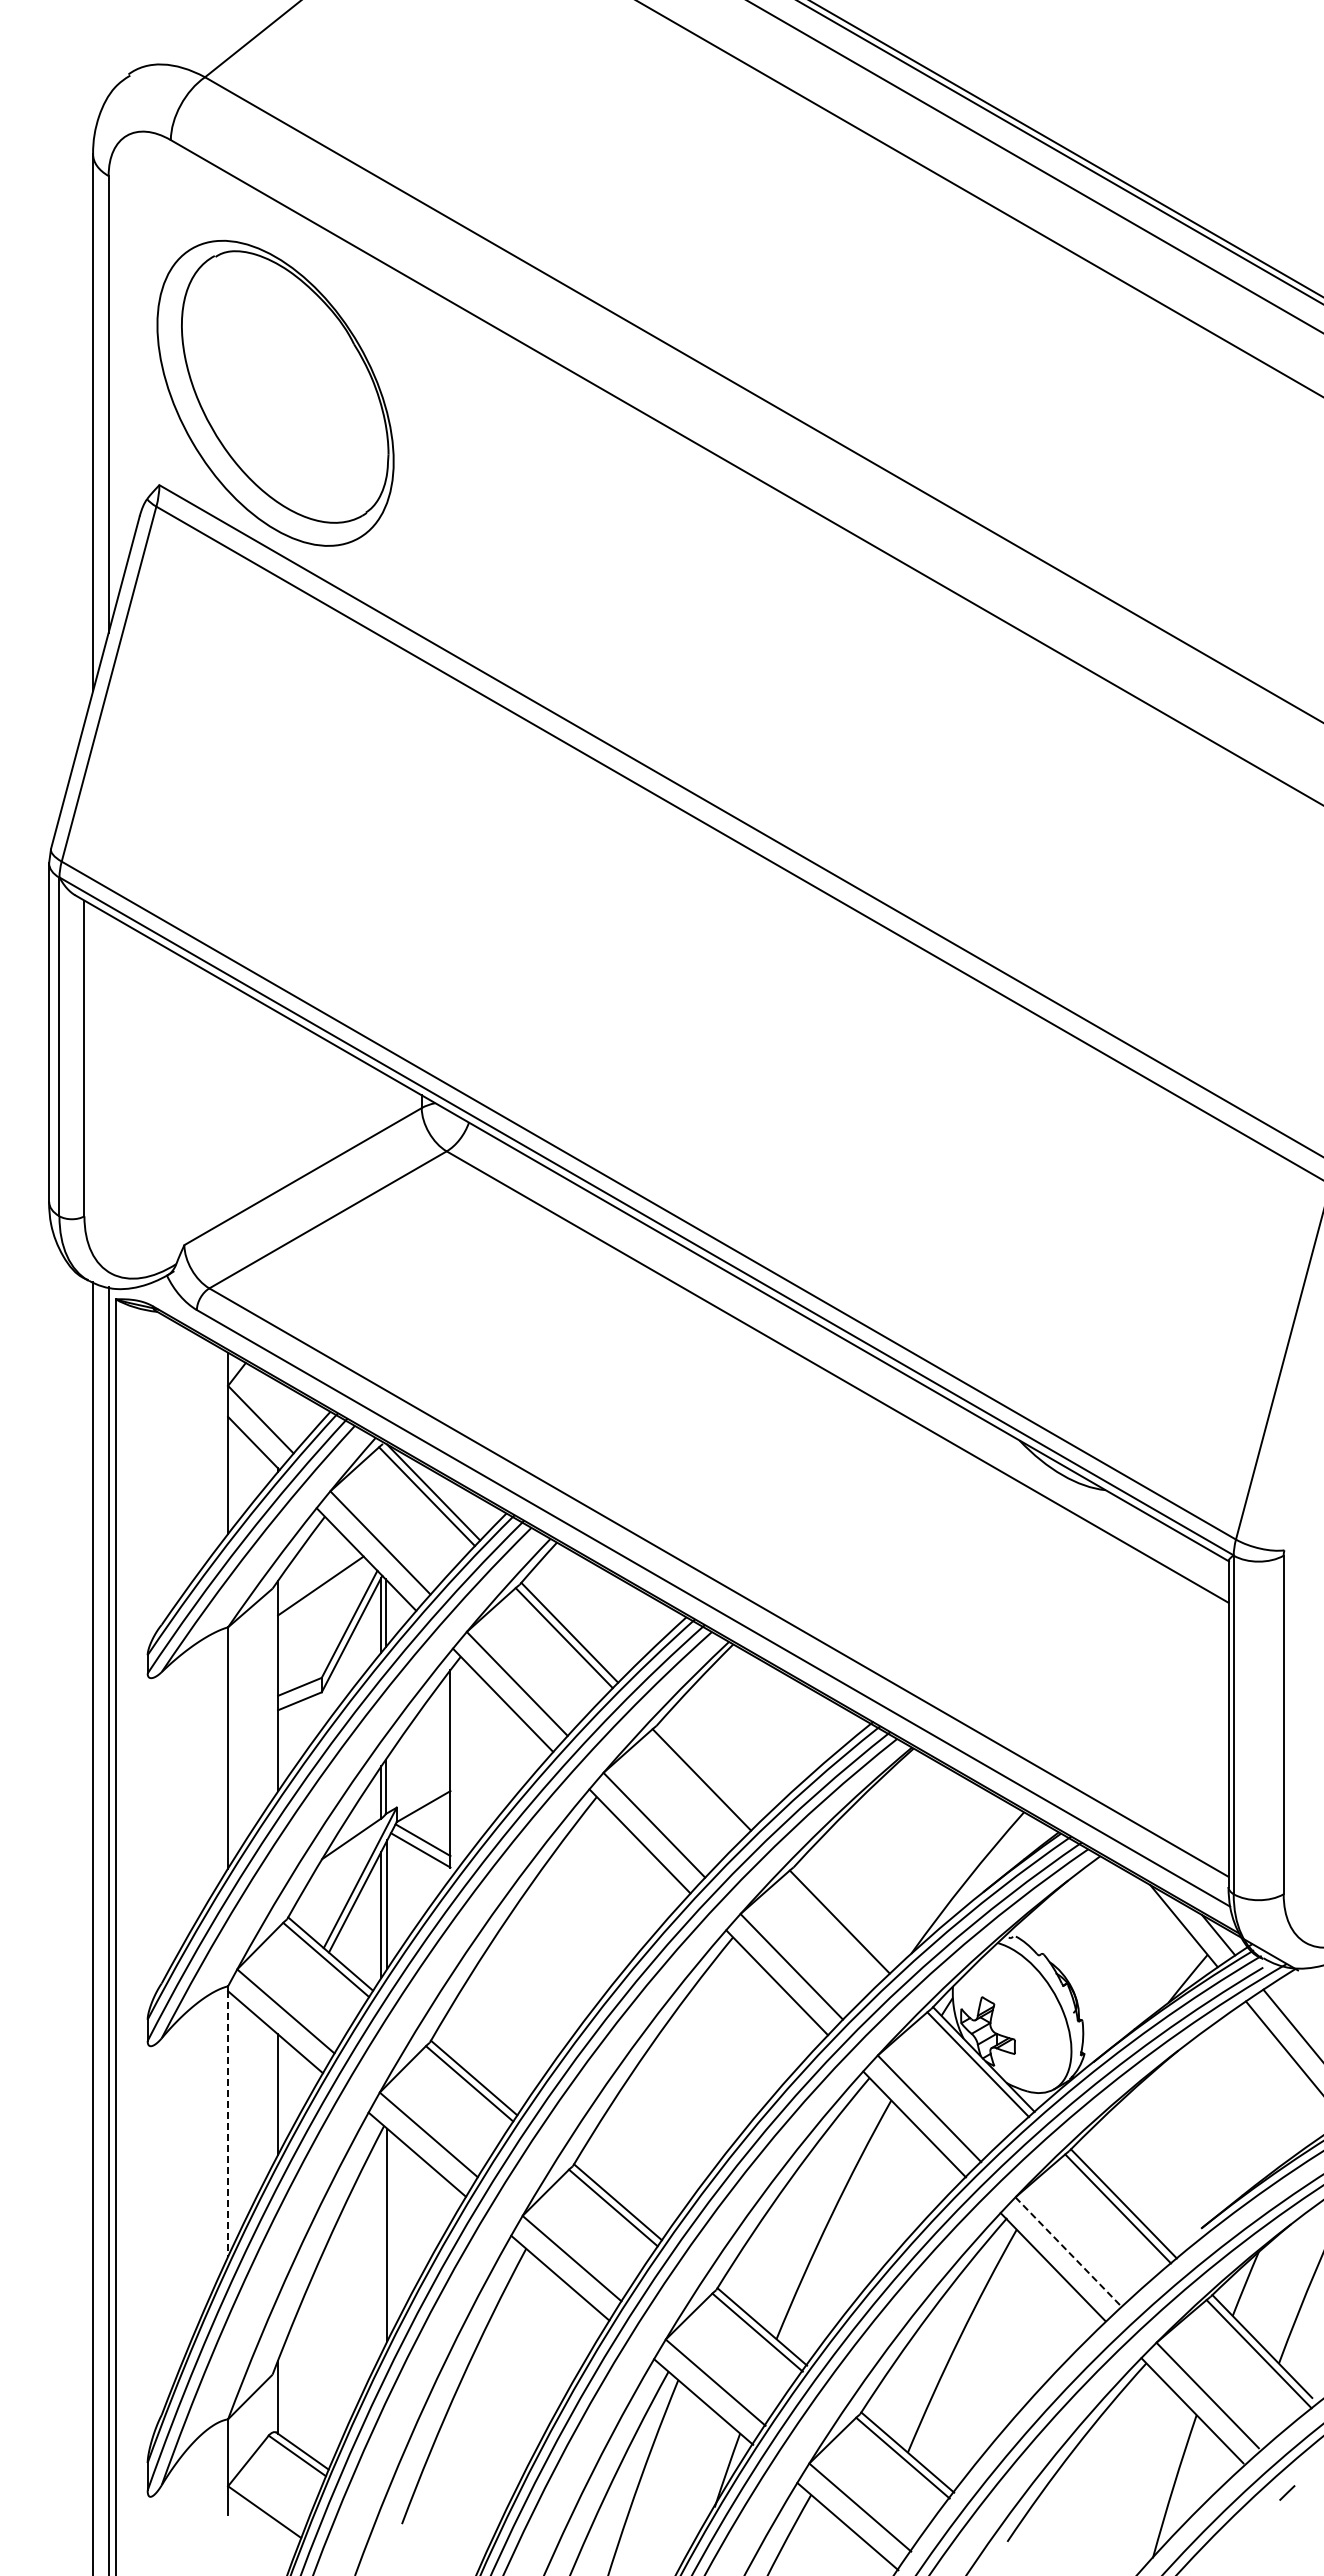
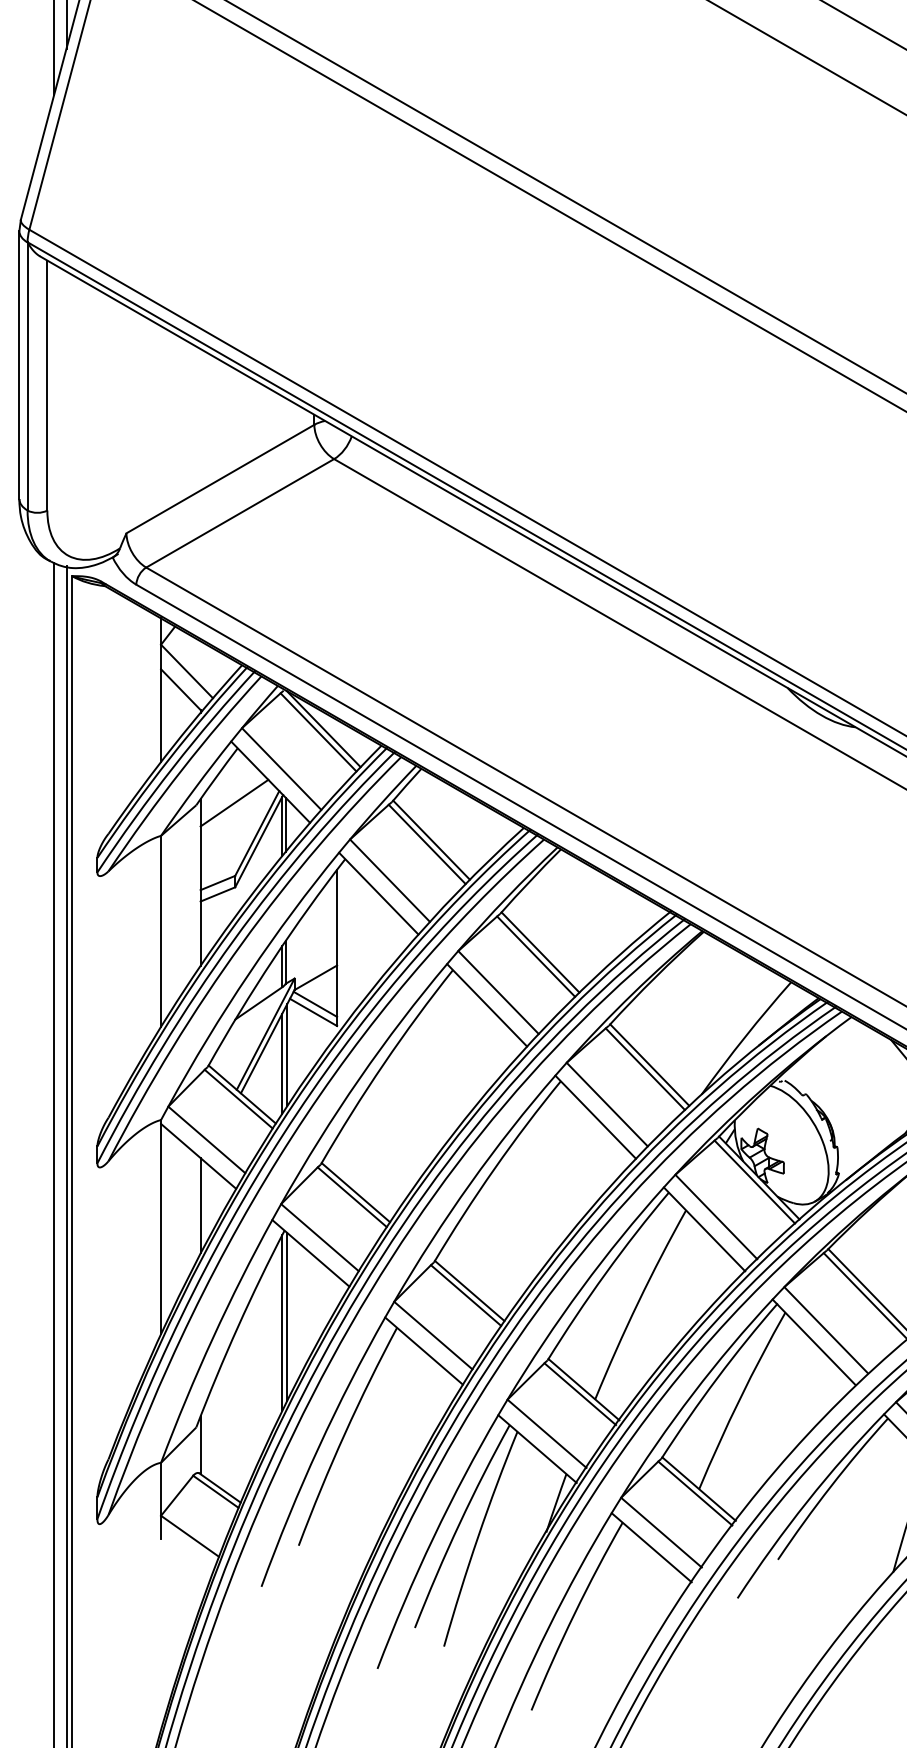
line: (707, 1774) -> (540, 952), added
line: (845, 1916) -> (649, 1064), added
line: (228, 2123) -> (161, 1228), dashed -> solid
line: (381, 2242) -> (282, 1322), added
line: (1068, 2251) -> (826, 1329), dashed -> solid

